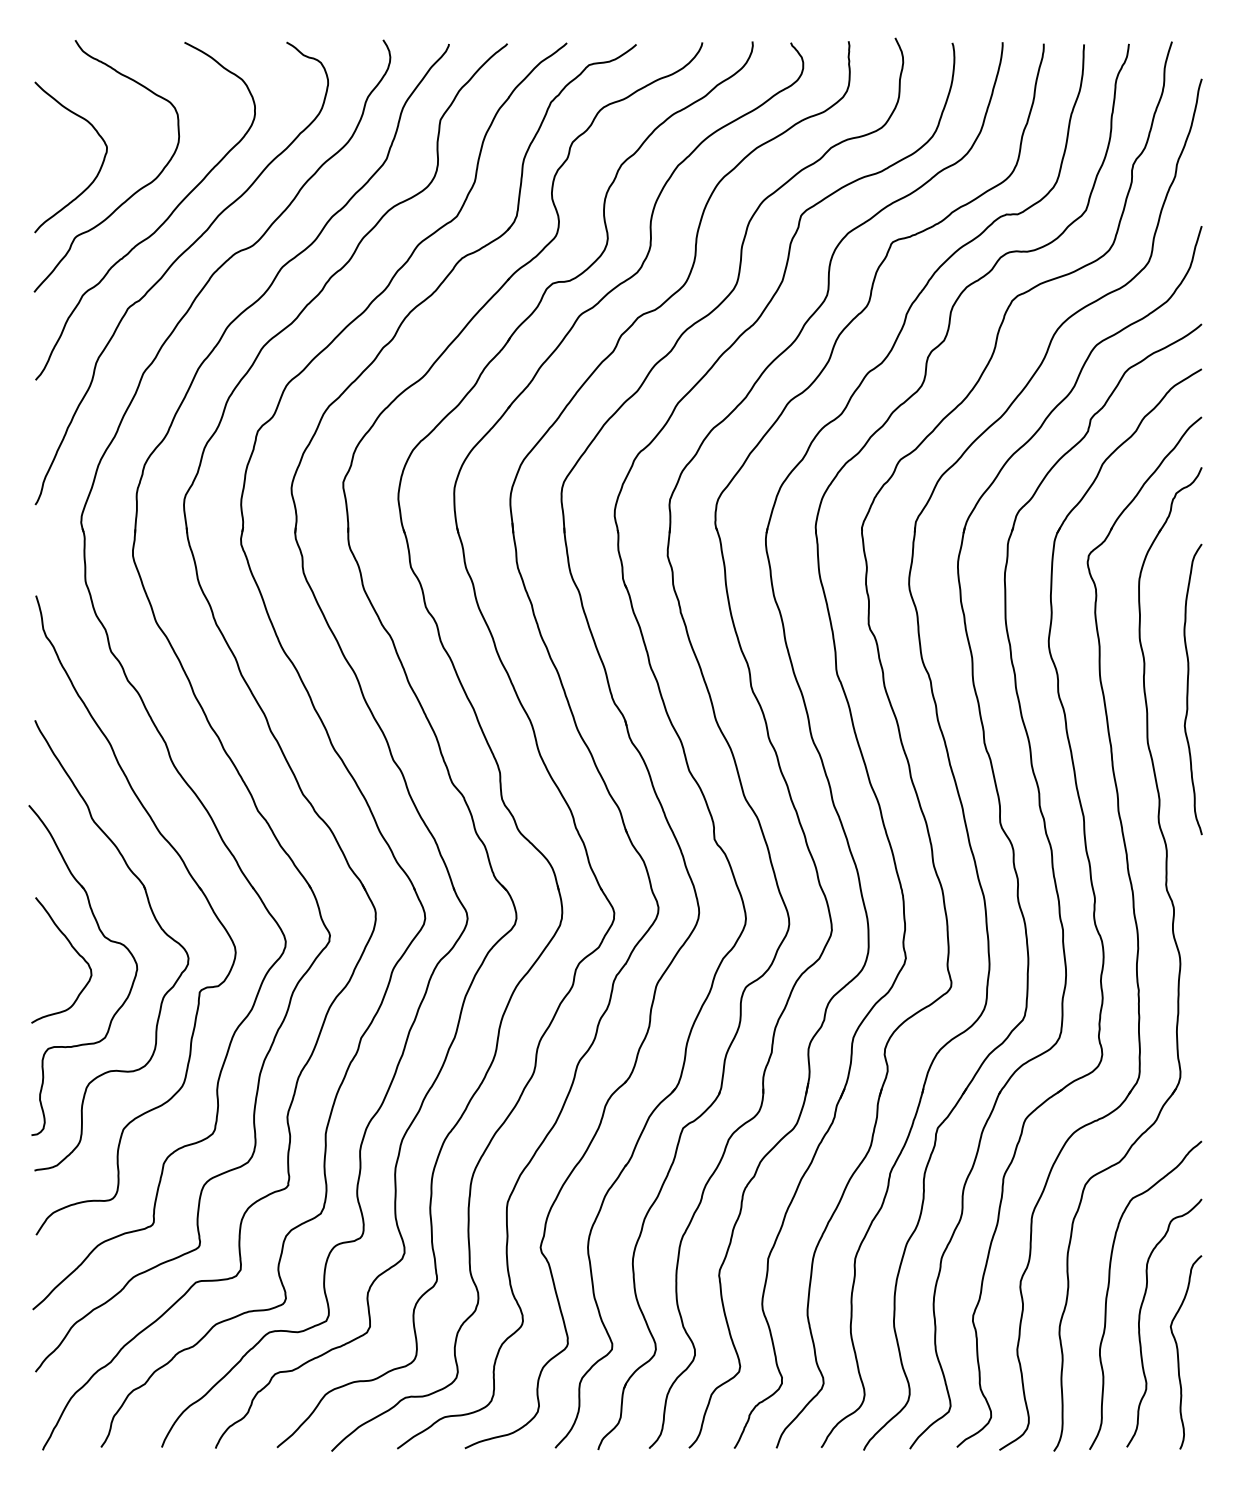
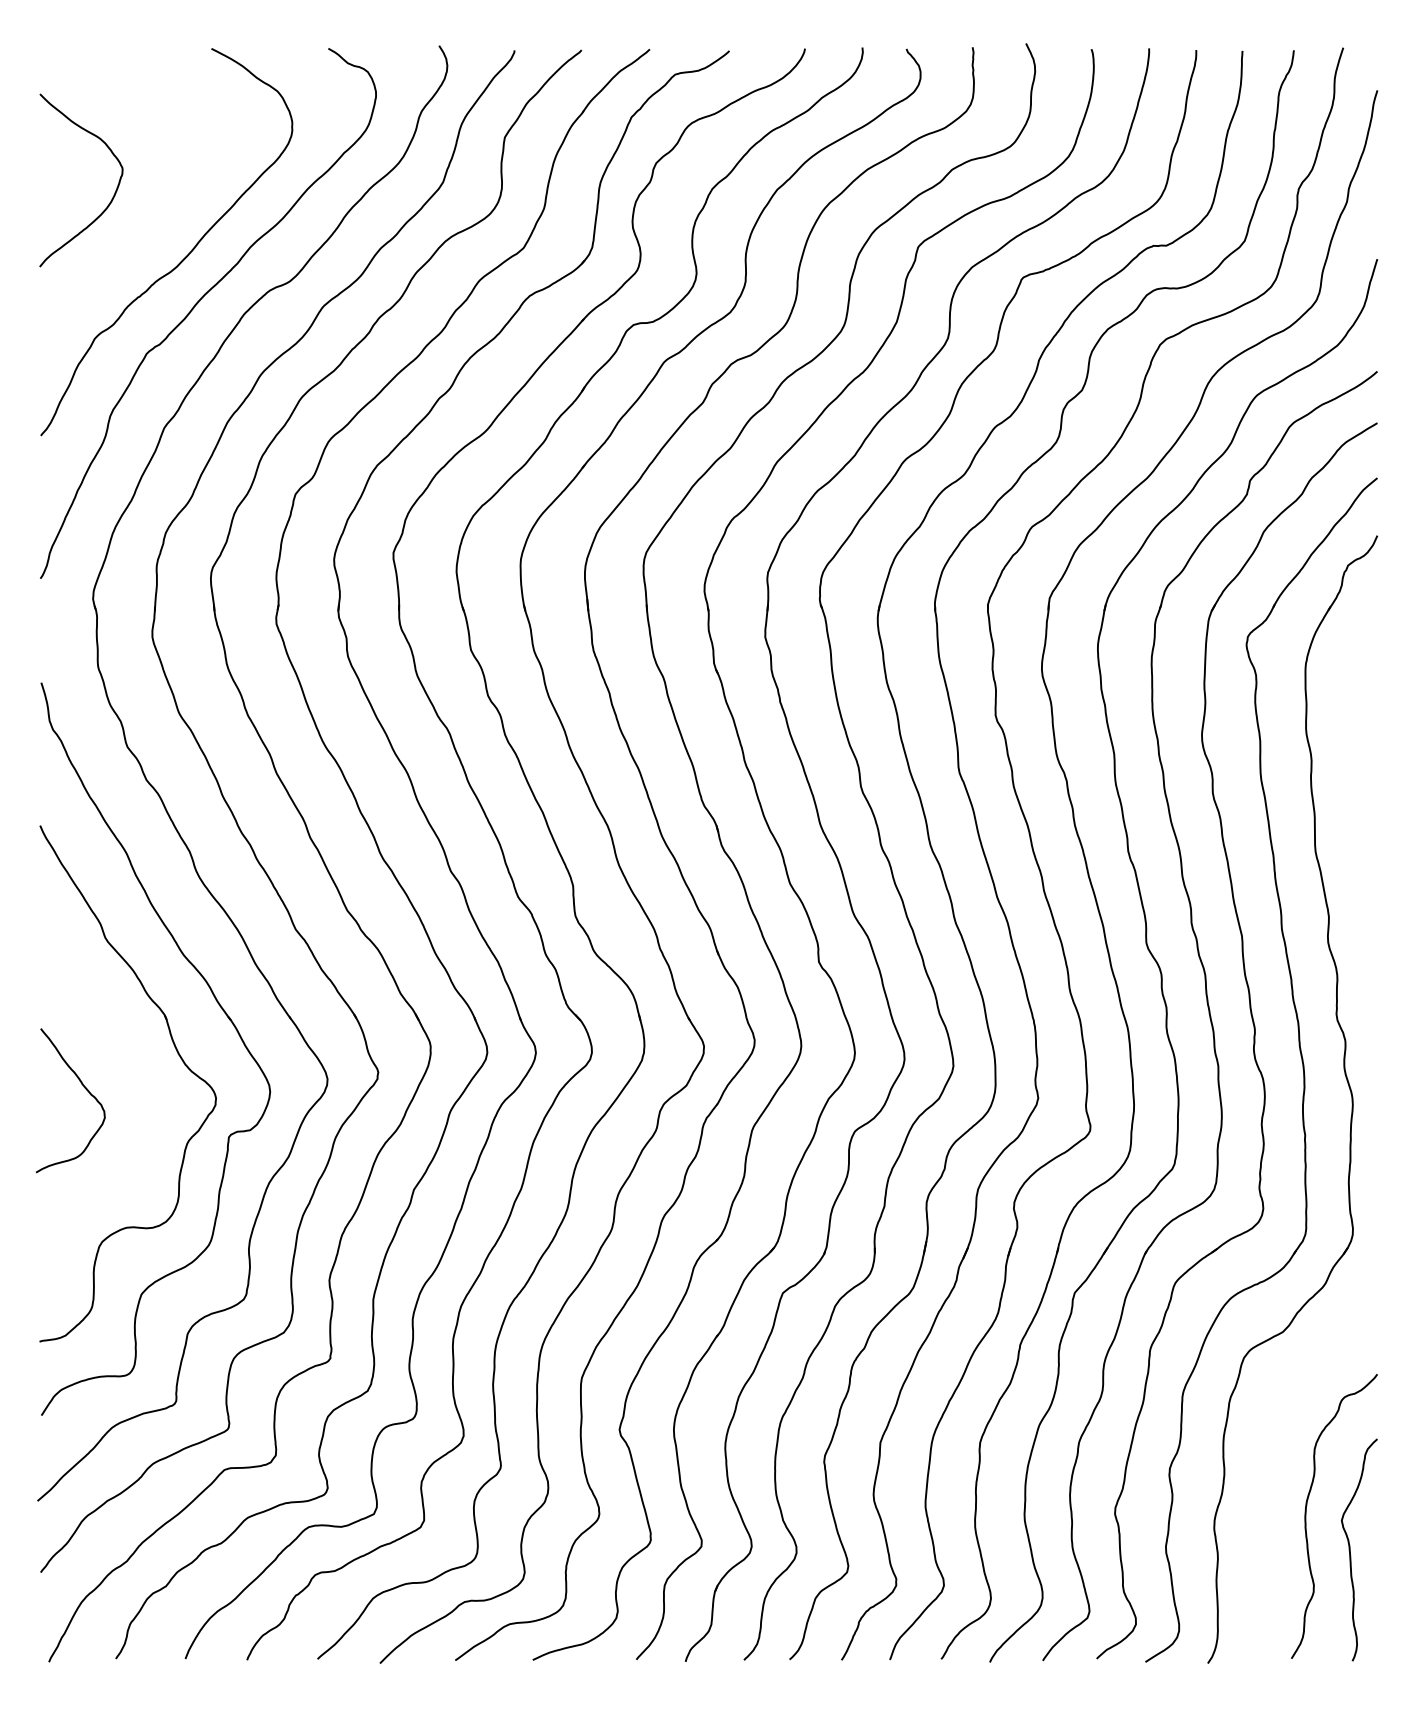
curve: (129, 196) -> (148, 225), removed
curve: (1188, 689) -> (1362, 790), removed
part: (106, 939) -> (122, 1076), removed
curve: (1109, 1287) -> (1271, 1475), removed

